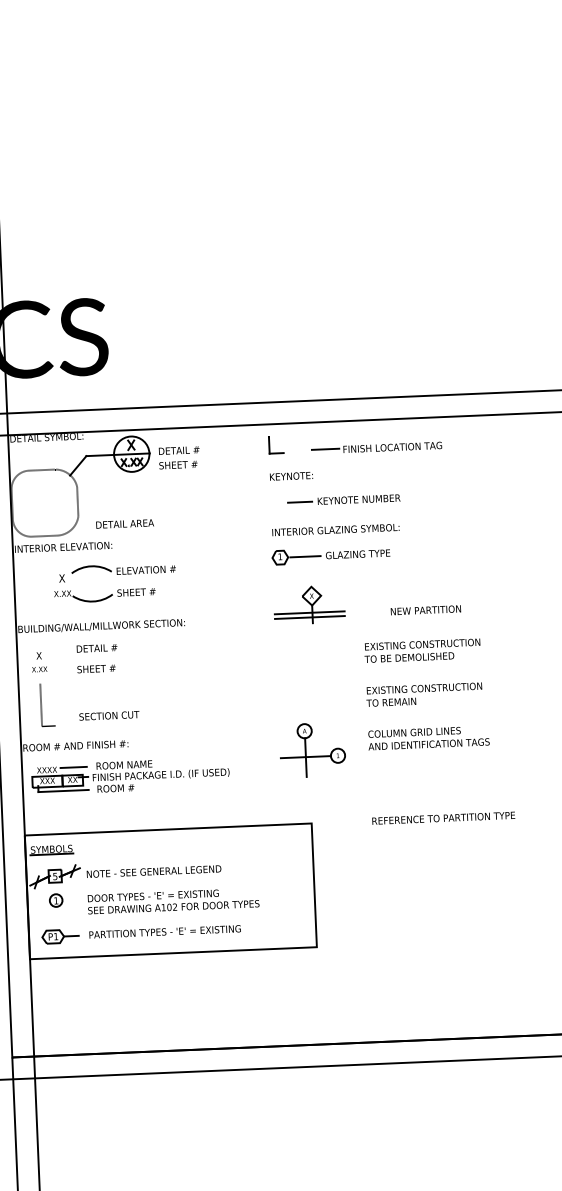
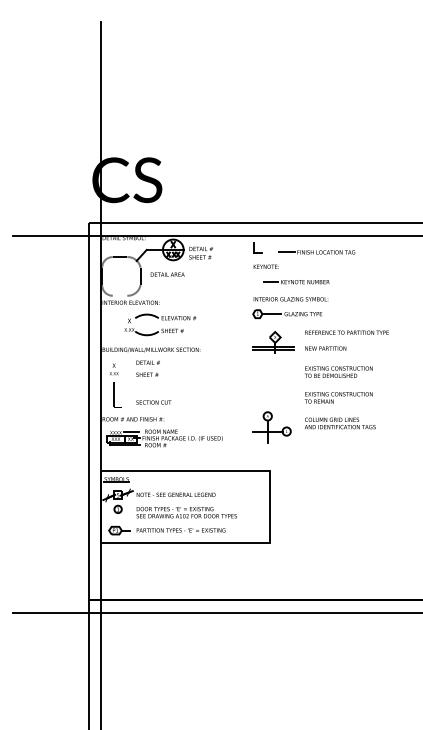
text: (124, 523) -> (167, 274), moved
text: (425, 610) -> (325, 348), moved
text: (442, 817) -> (346, 332), moved

